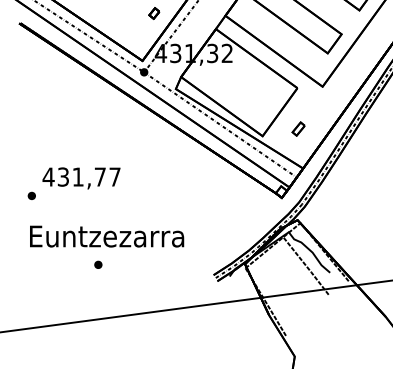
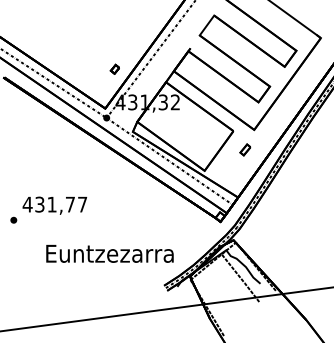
part: (298, 128) -> (245, 149), moved
text: (106, 236) -> (109, 253), moved
part: (97, 263) -> (68, 276), removed

